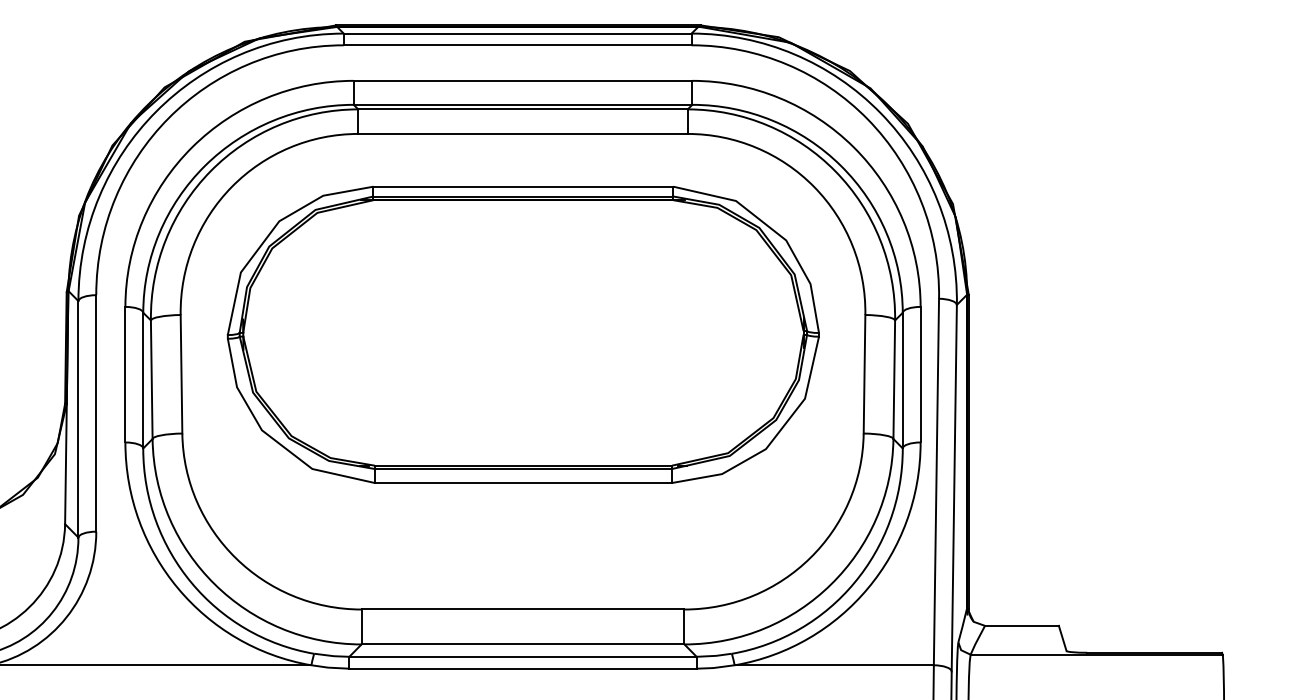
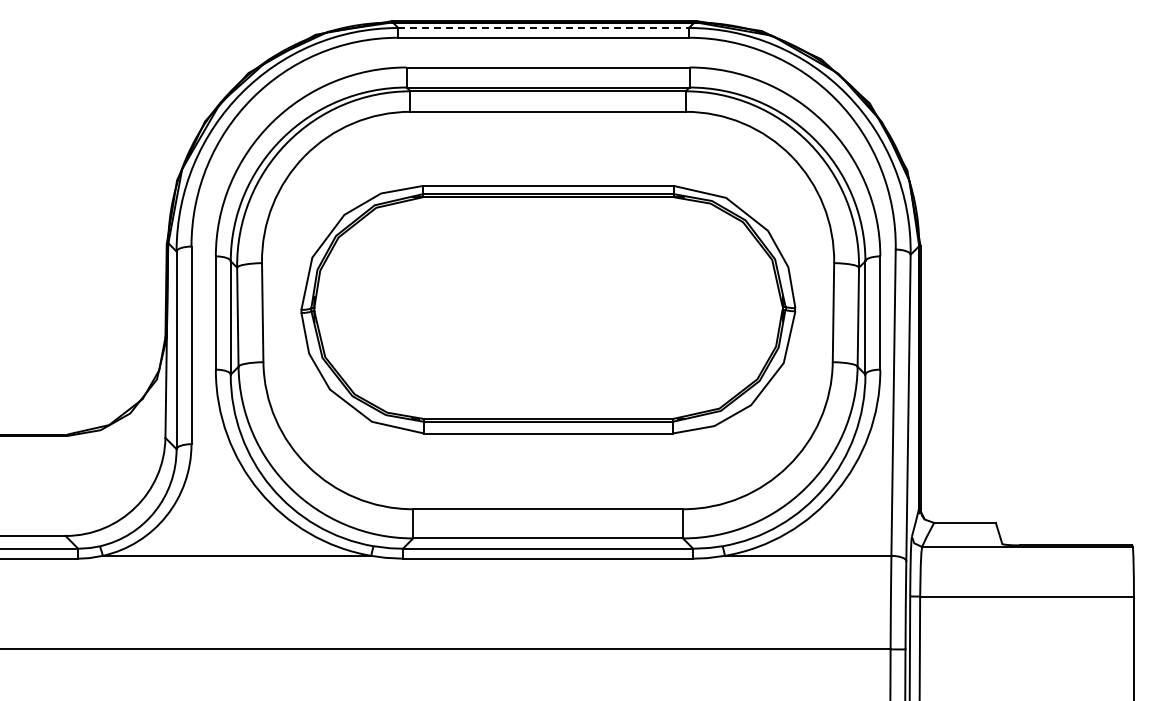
line: (518, 33) -> (544, 27), solid -> dashed
part: (523, 334) -> (548, 309), moved

